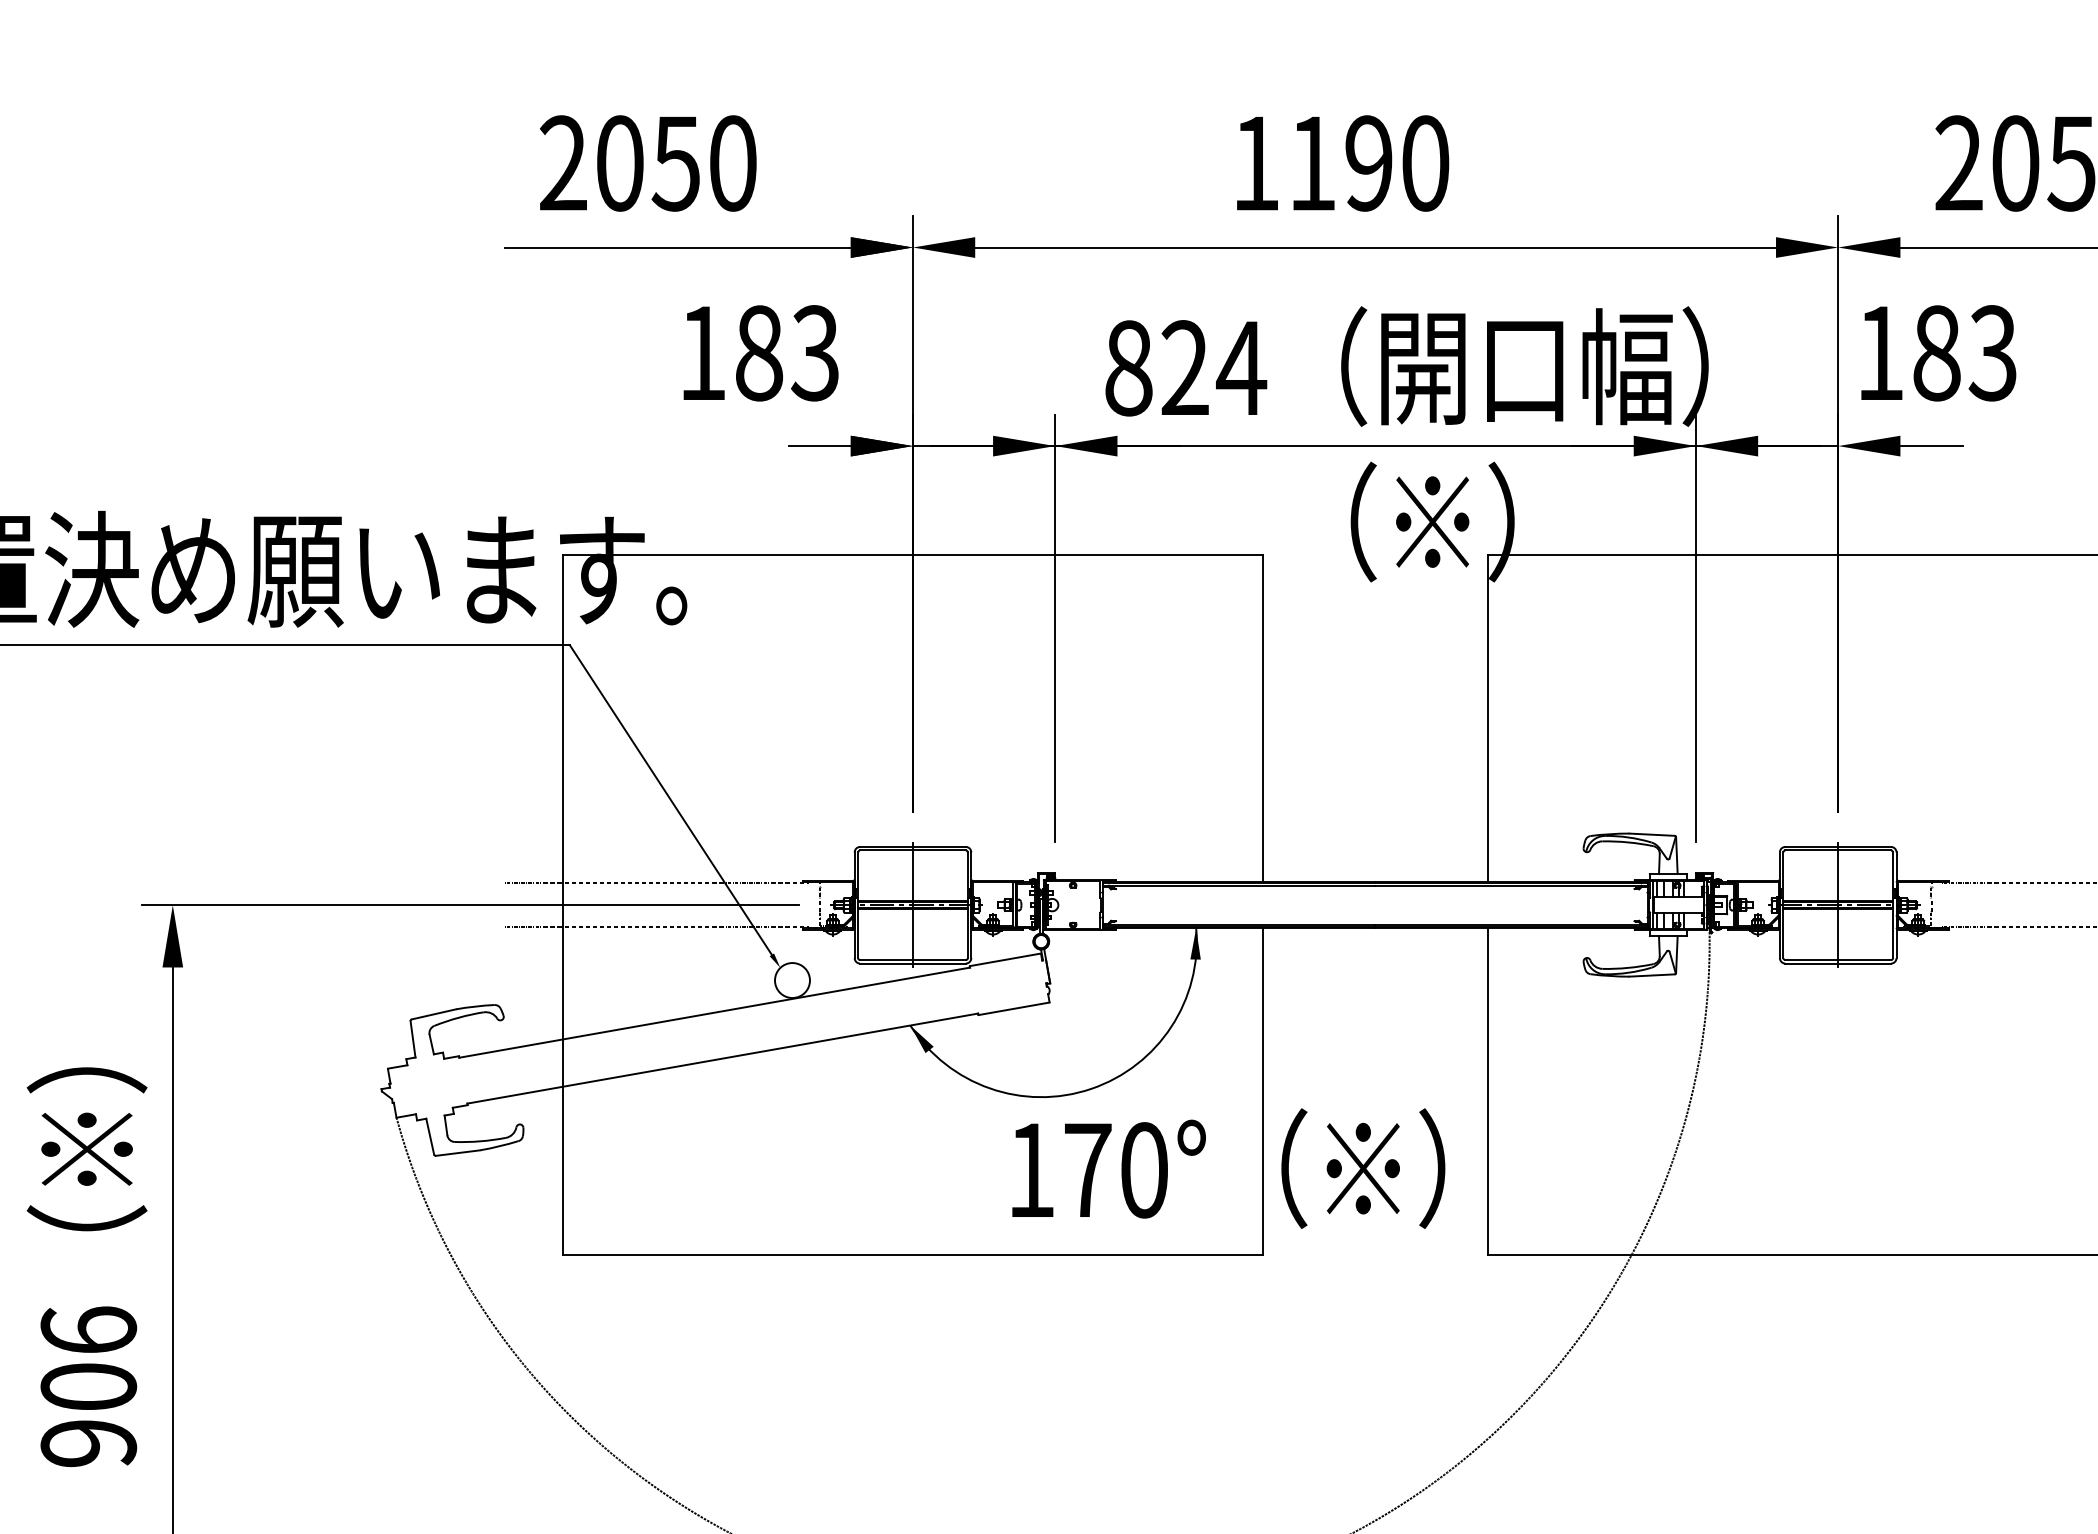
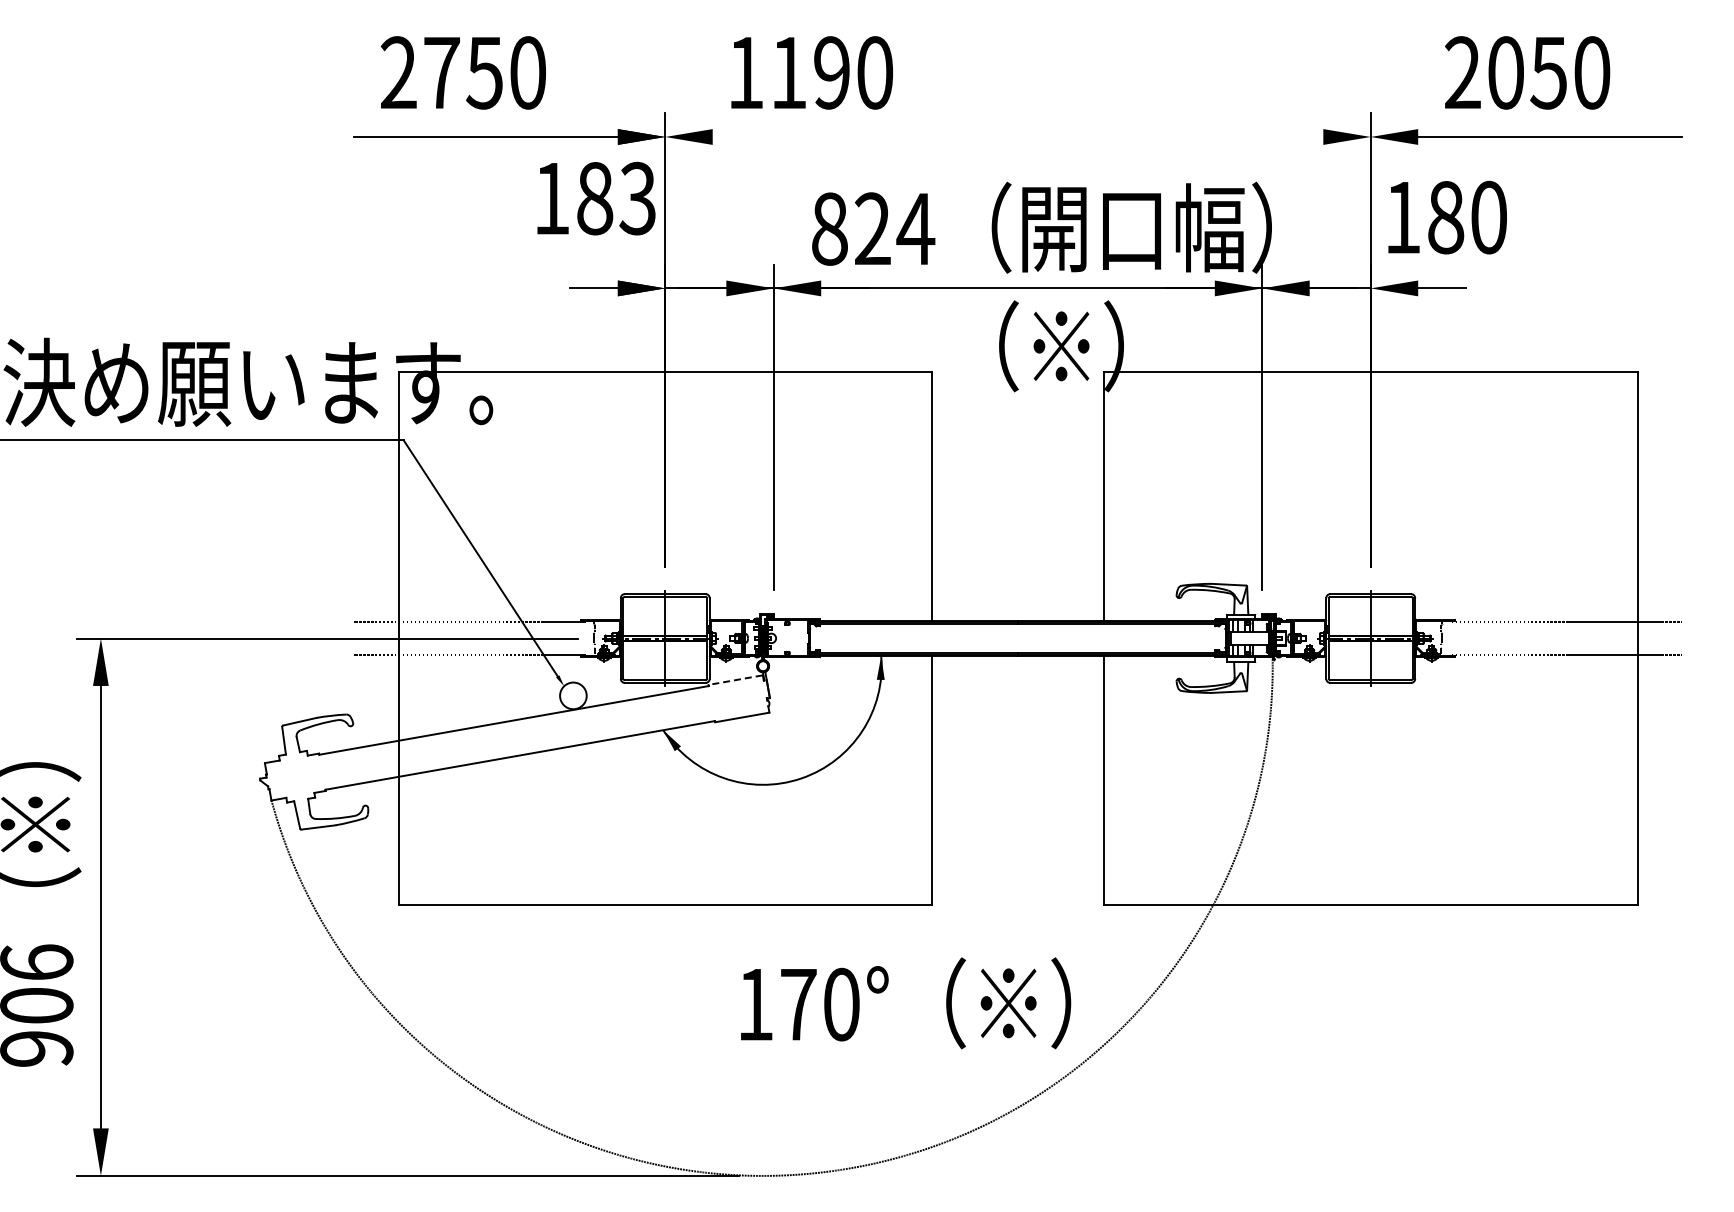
text: (619, 162) -> (441, 72), 2050 -> 2750
text: (1342, 162) -> (811, 72), moved
line: (1374, 246) -> (1017, 136), removed
text: (761, 353) -> (596, 198), moved
text: (1992, 353) -> (1488, 217), 183 -> 180
line: (1005, 960) -> (735, 680), solid -> dashed
text: (1229, 1168) -> (906, 1003), moved

